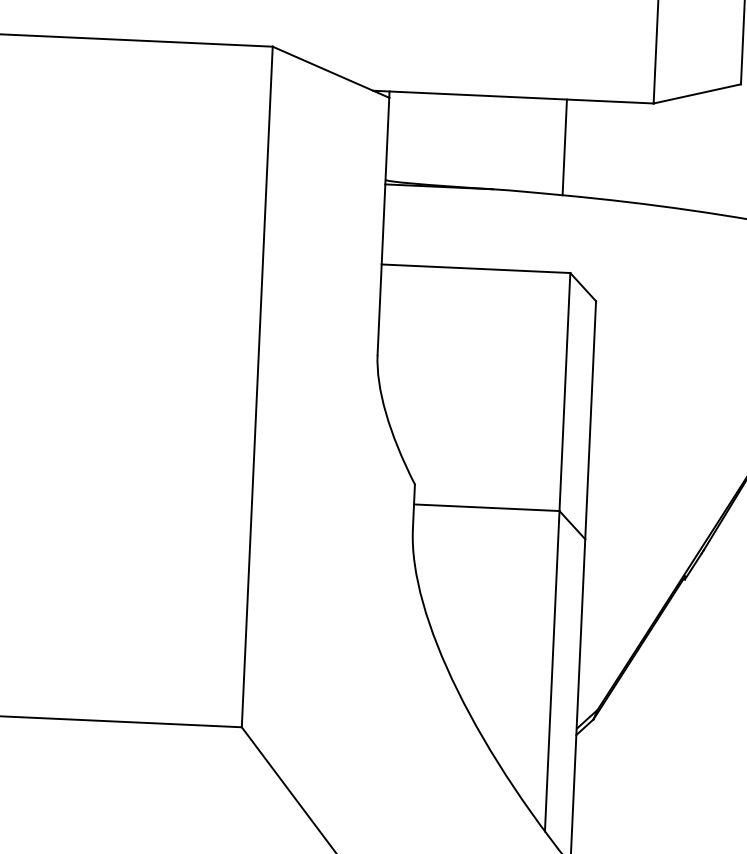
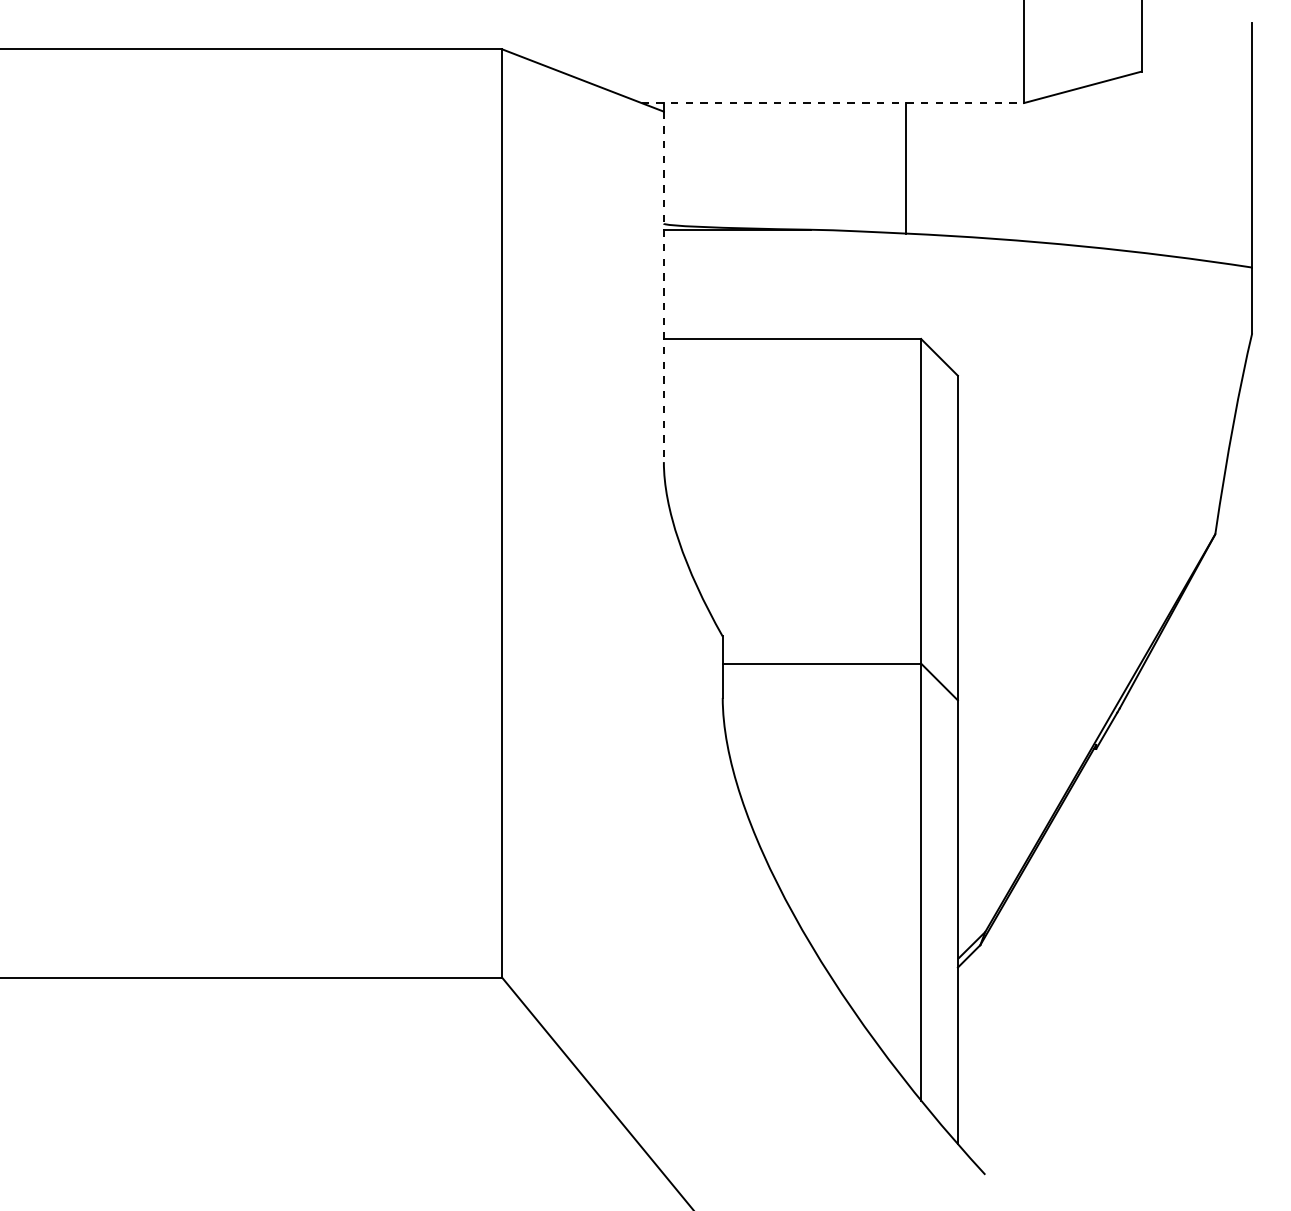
line: (513, 97) -> (833, 103), solid -> dashed
line: (383, 226) -> (663, 287), solid -> dashed

